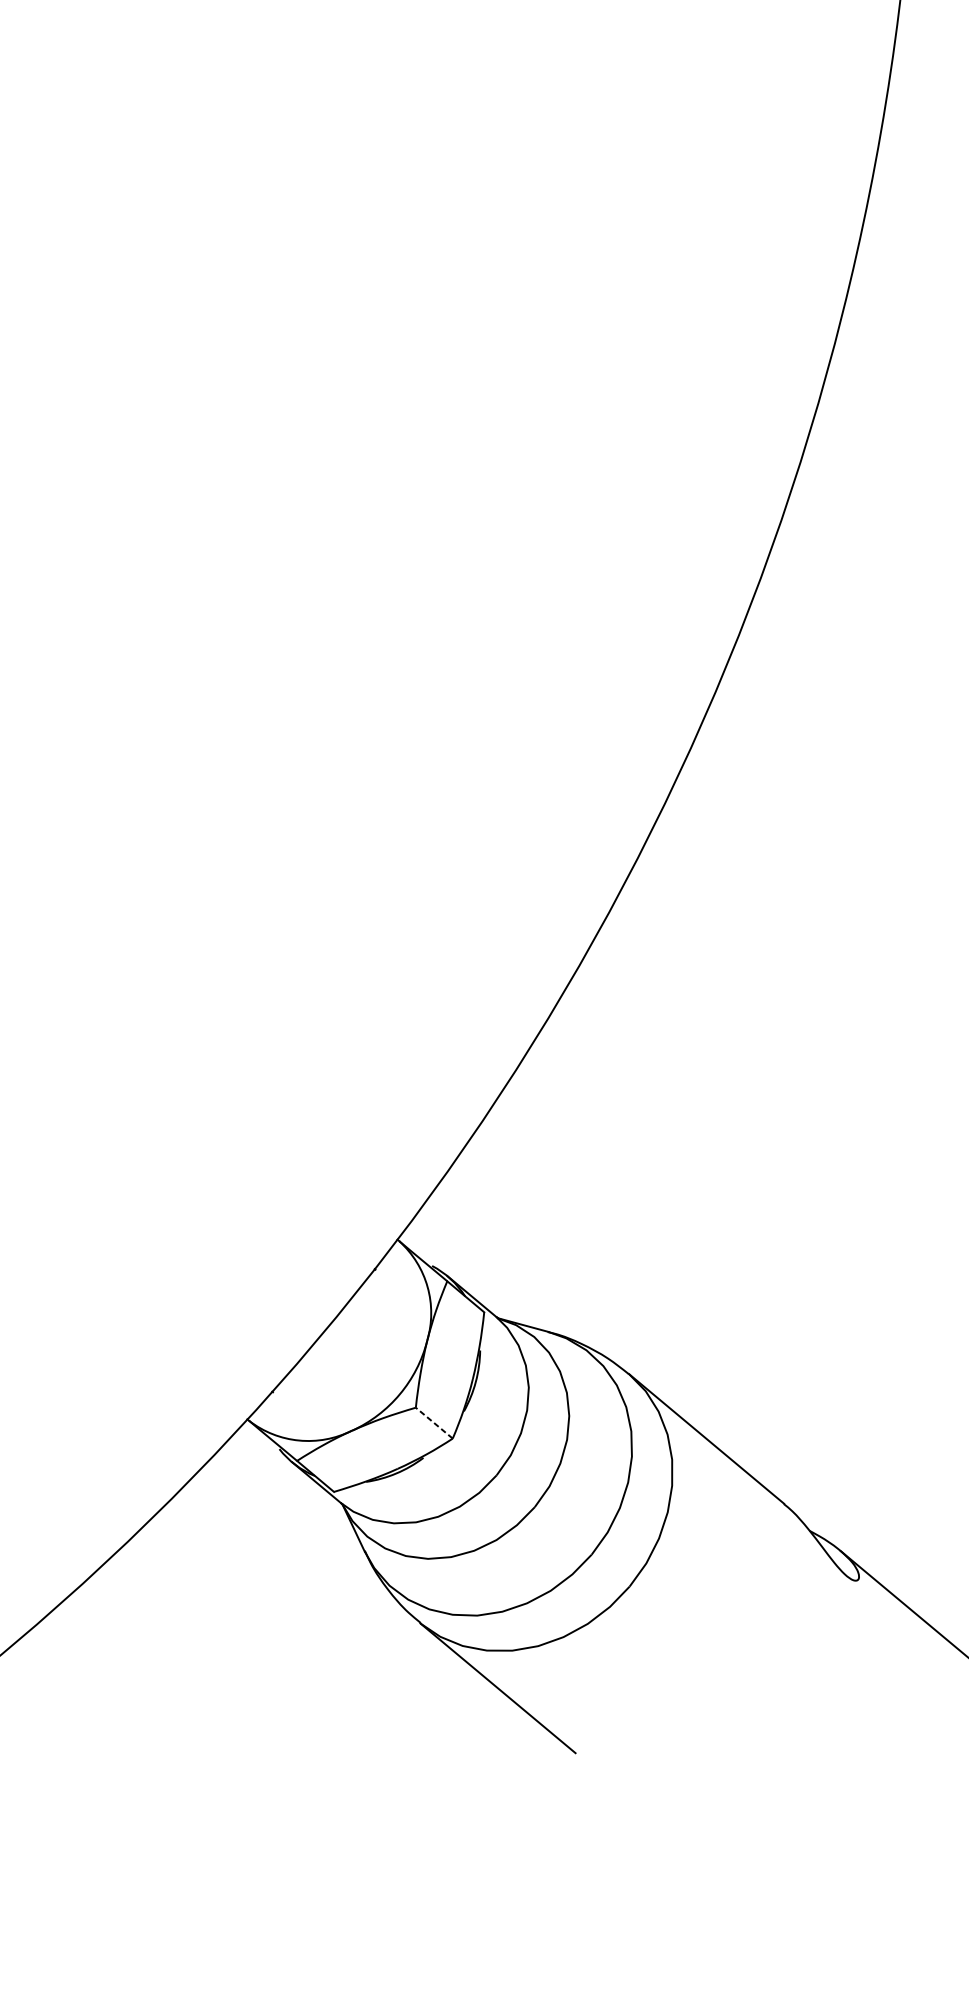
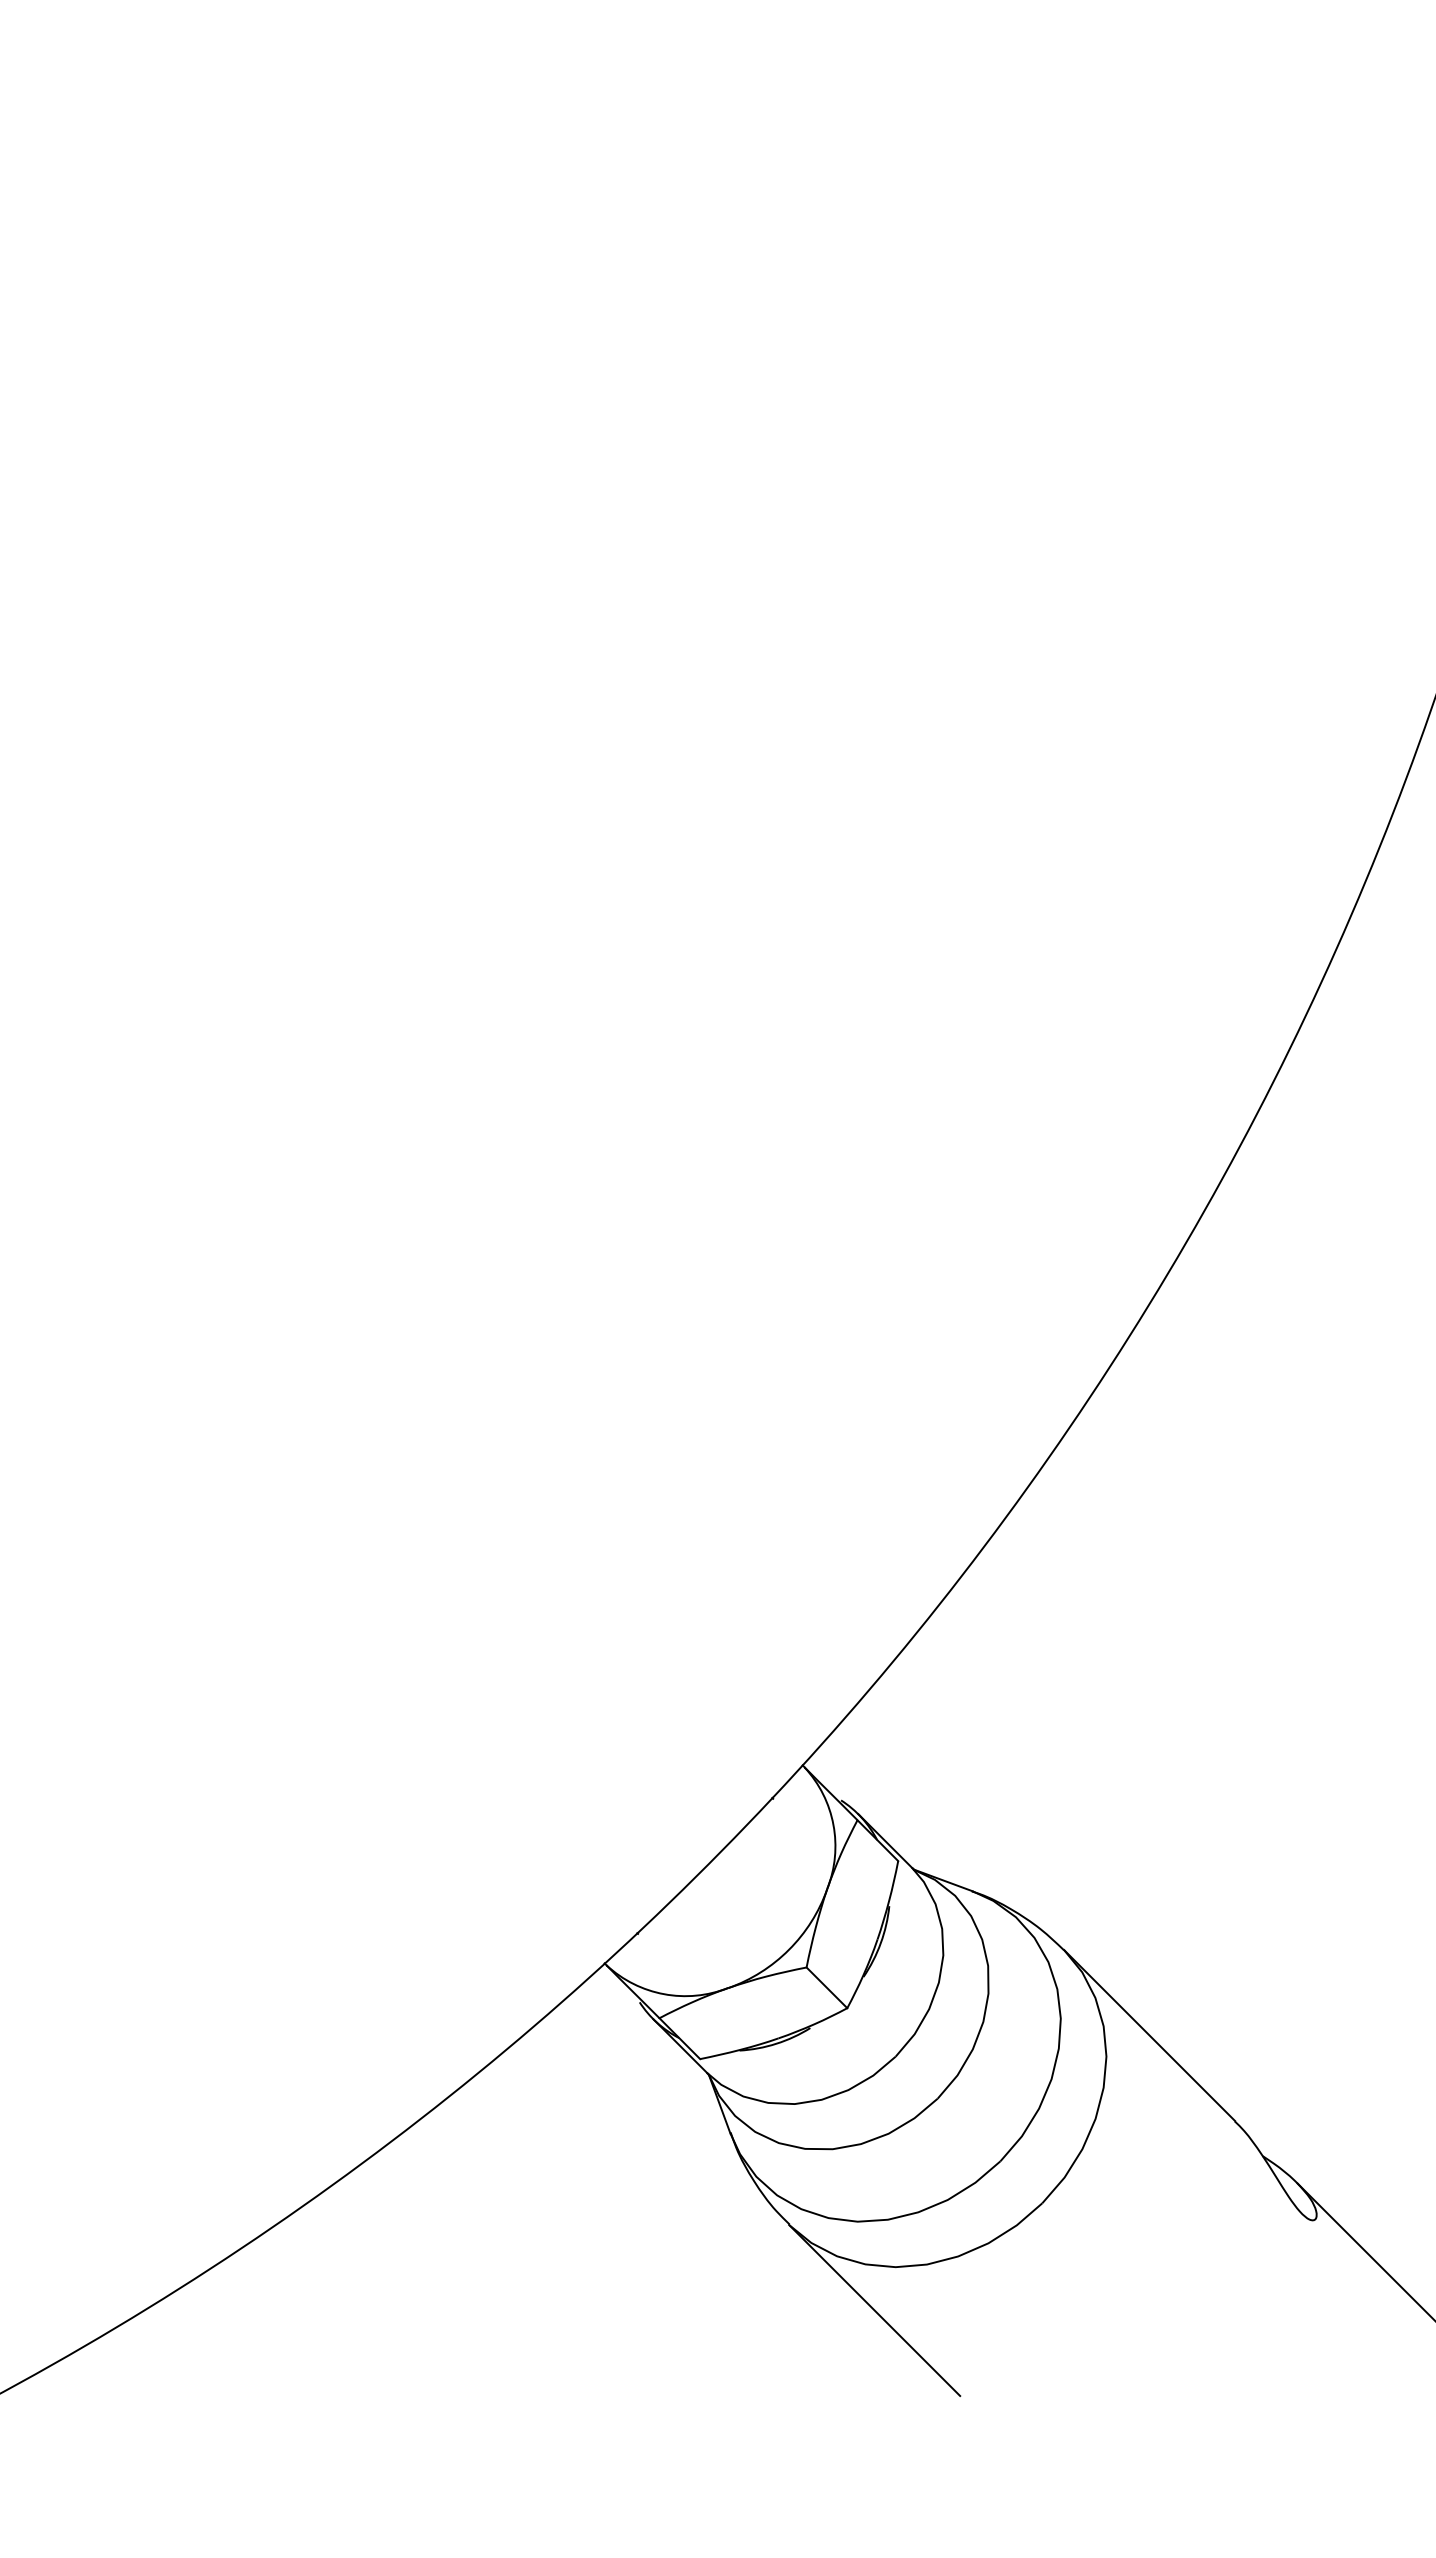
line: (433, 1422) -> (826, 1987), dashed -> solid

